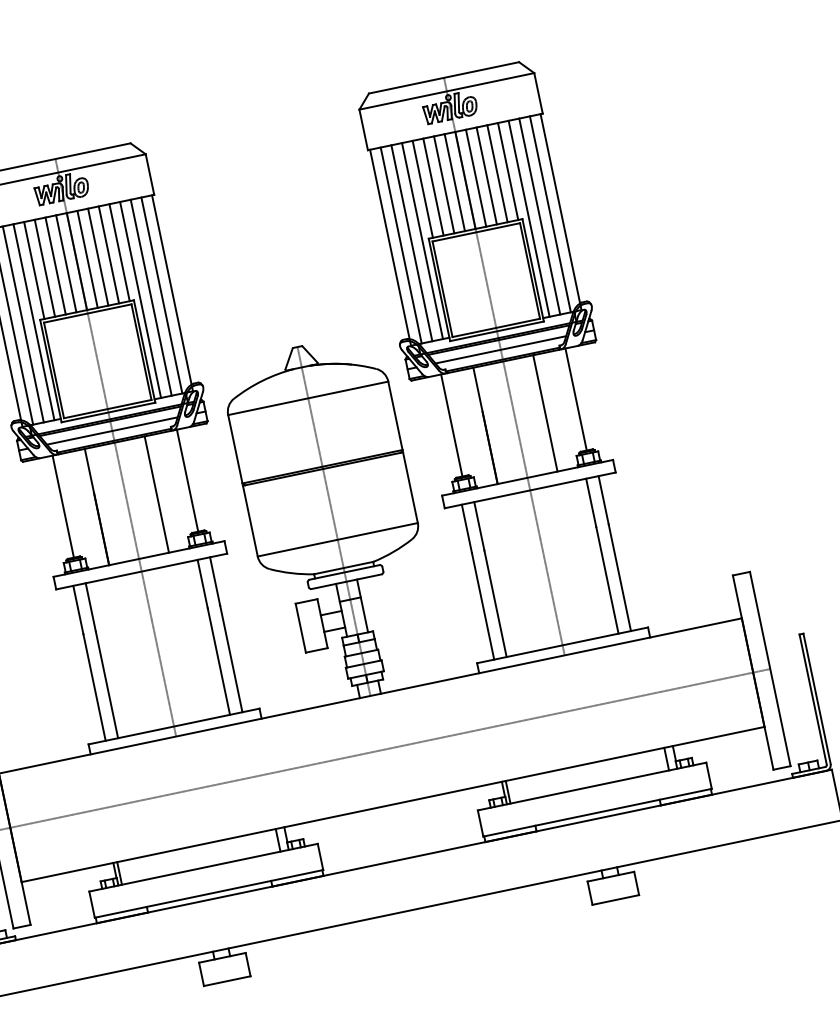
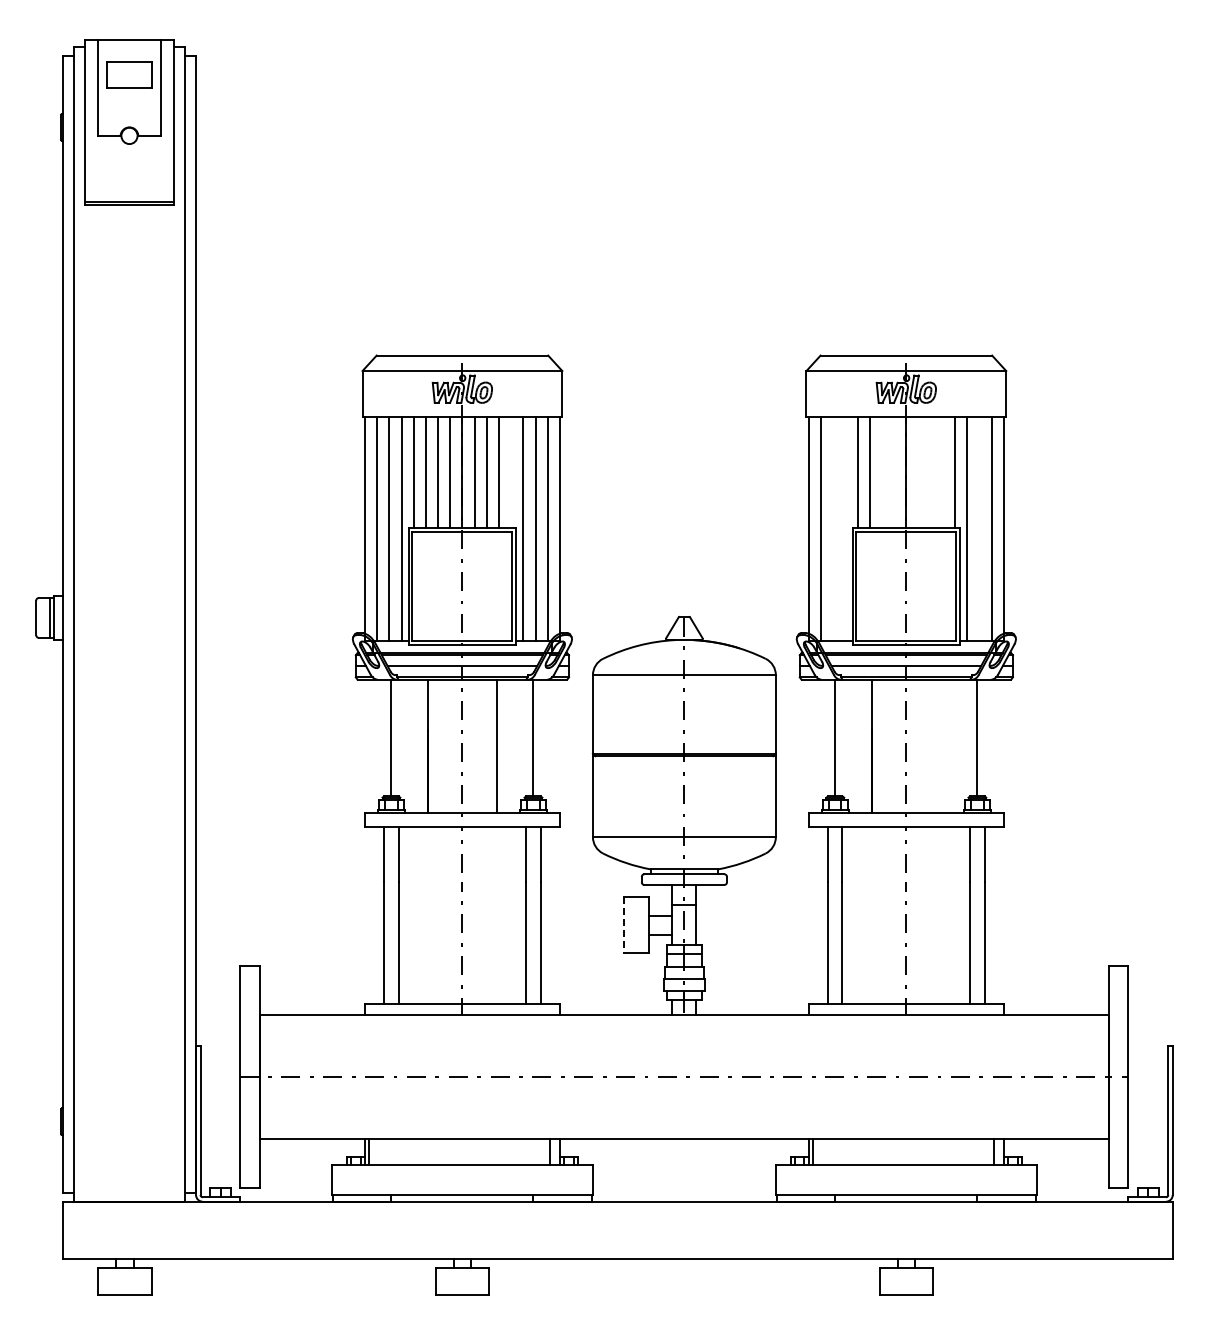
line: (497, 173) -> (942, 472), removed
line: (486, 175) -> (930, 472), removed
line: (476, 177) -> (918, 472), removed
line: (455, 182) -> (894, 472), removed
line: (444, 184) -> (882, 472), removed
line: (539, 216) -> (979, 529), removed
line: (422, 241) -> (845, 529), removed
line: (412, 243) -> (833, 529), removed
line: (119, 252) -> (511, 472), removed
line: (545, 412) -> (940, 745), removed
line: (300, 628) -> (623, 925), solid -> dashed

